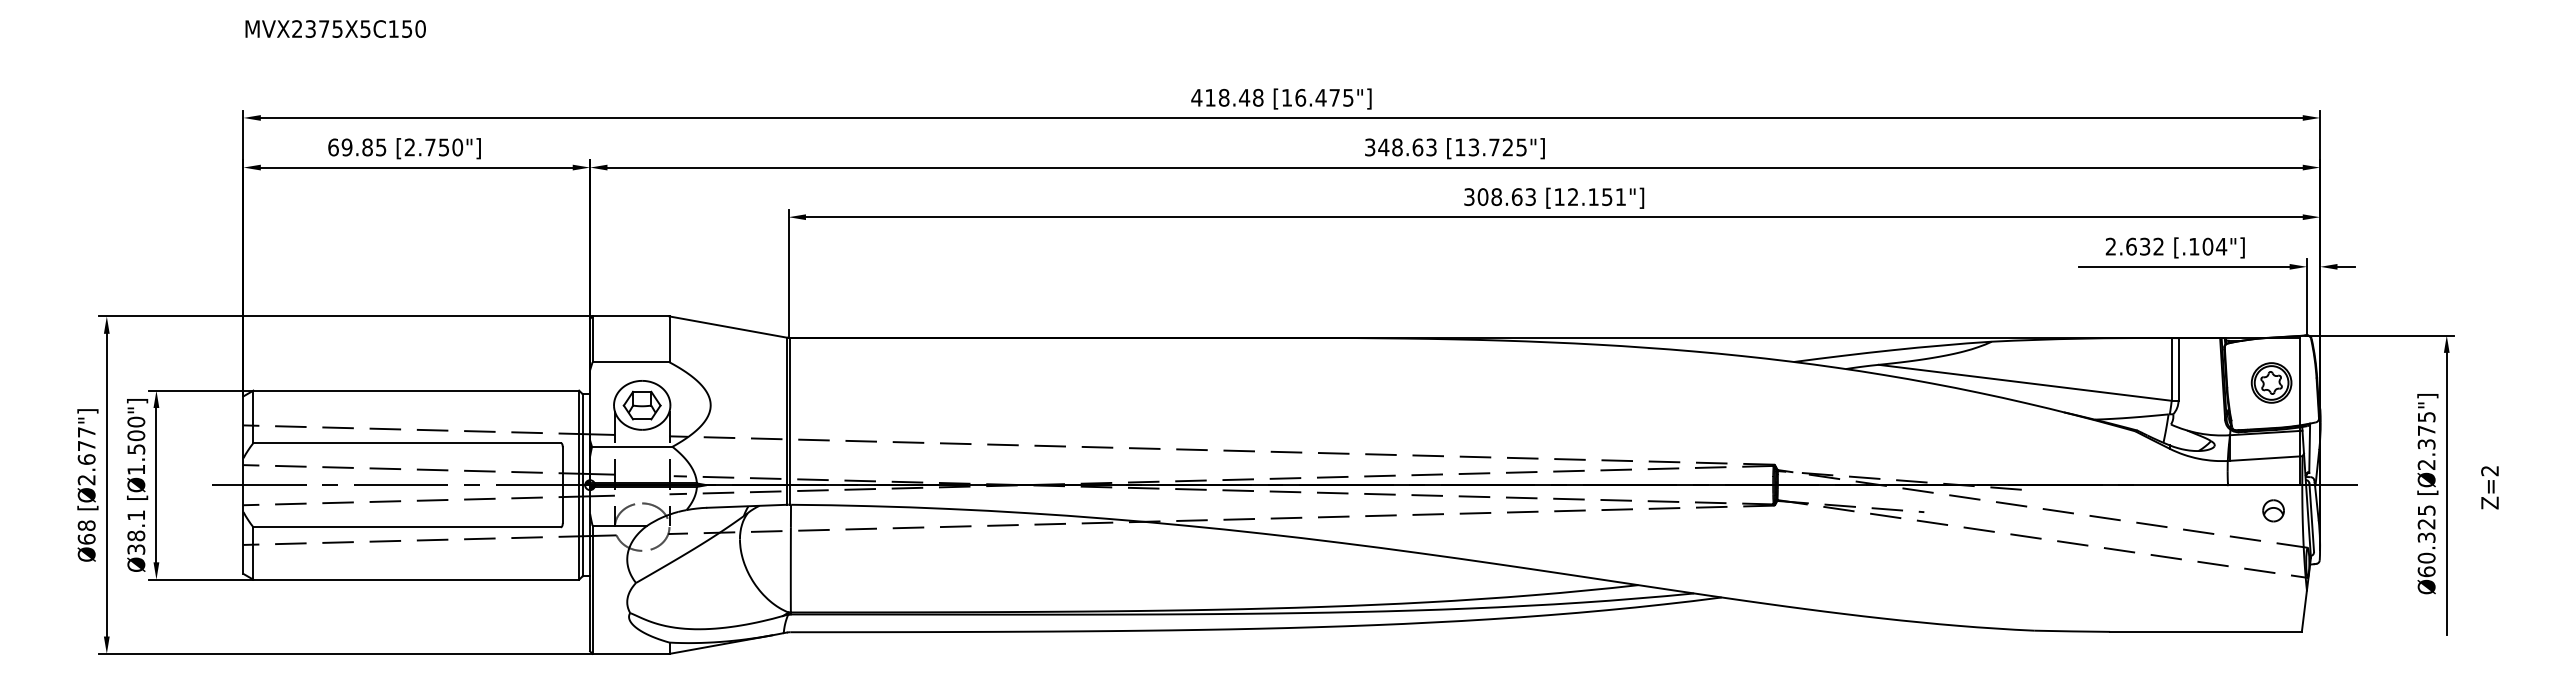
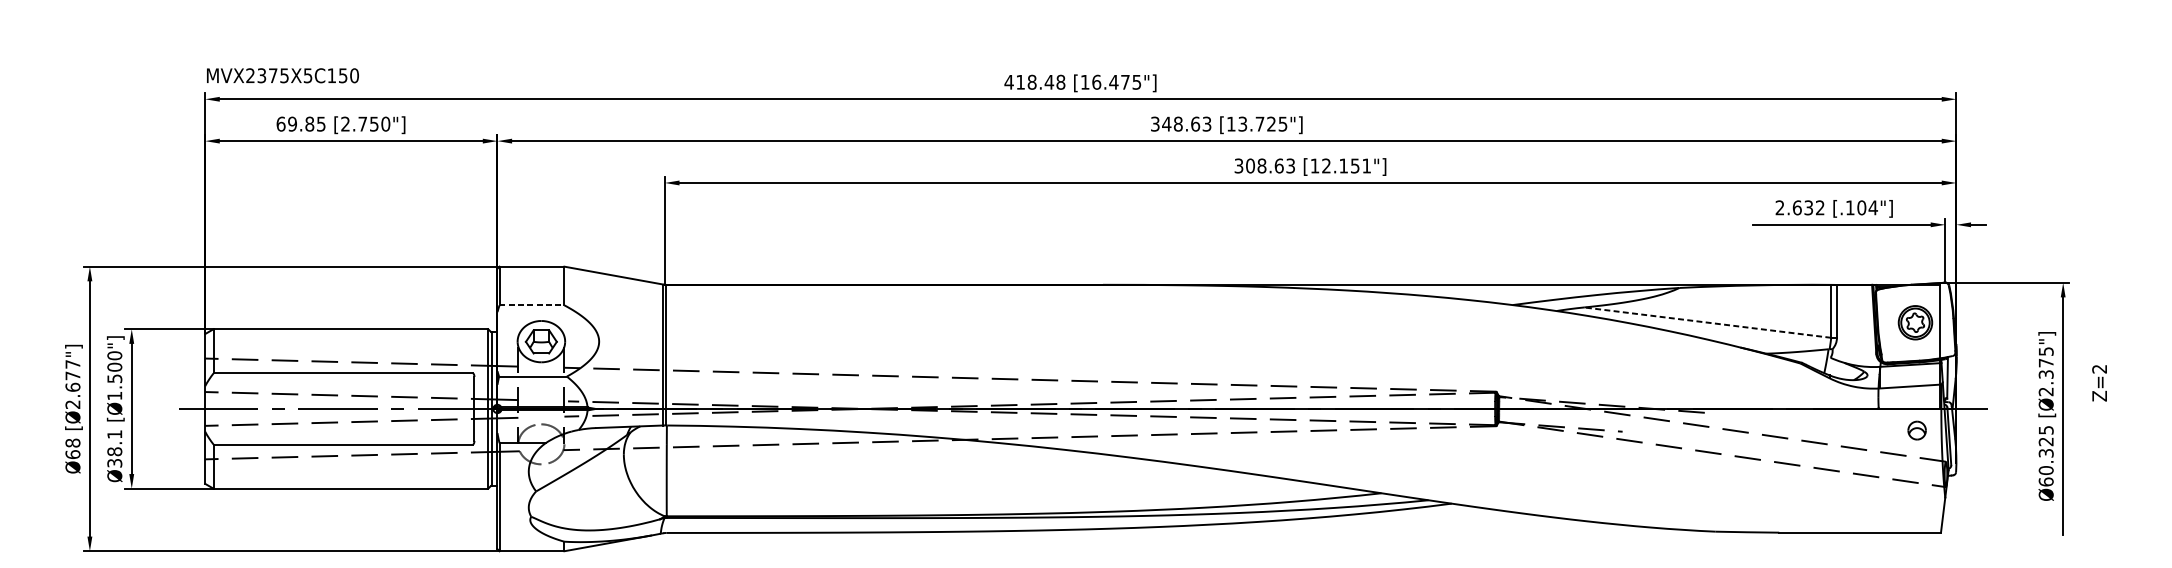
text: (335, 28) -> (282, 75), moved
line: (631, 362) -> (532, 305), solid -> dashed
line: (2025, 382) -> (1707, 322), solid -> dashed
text: (2489, 487) -> (2099, 383), moved

